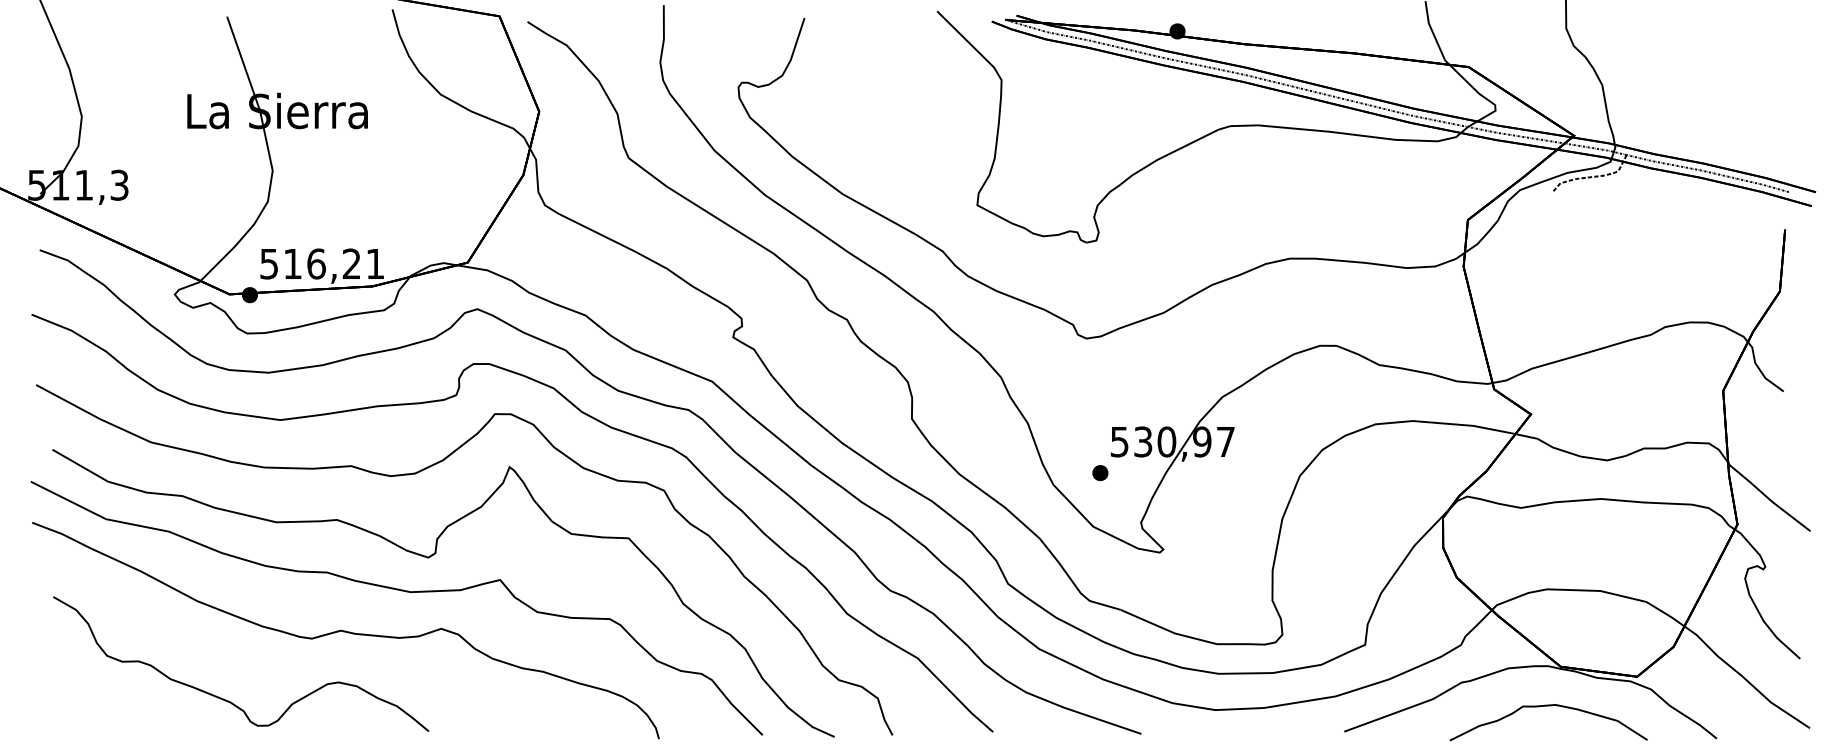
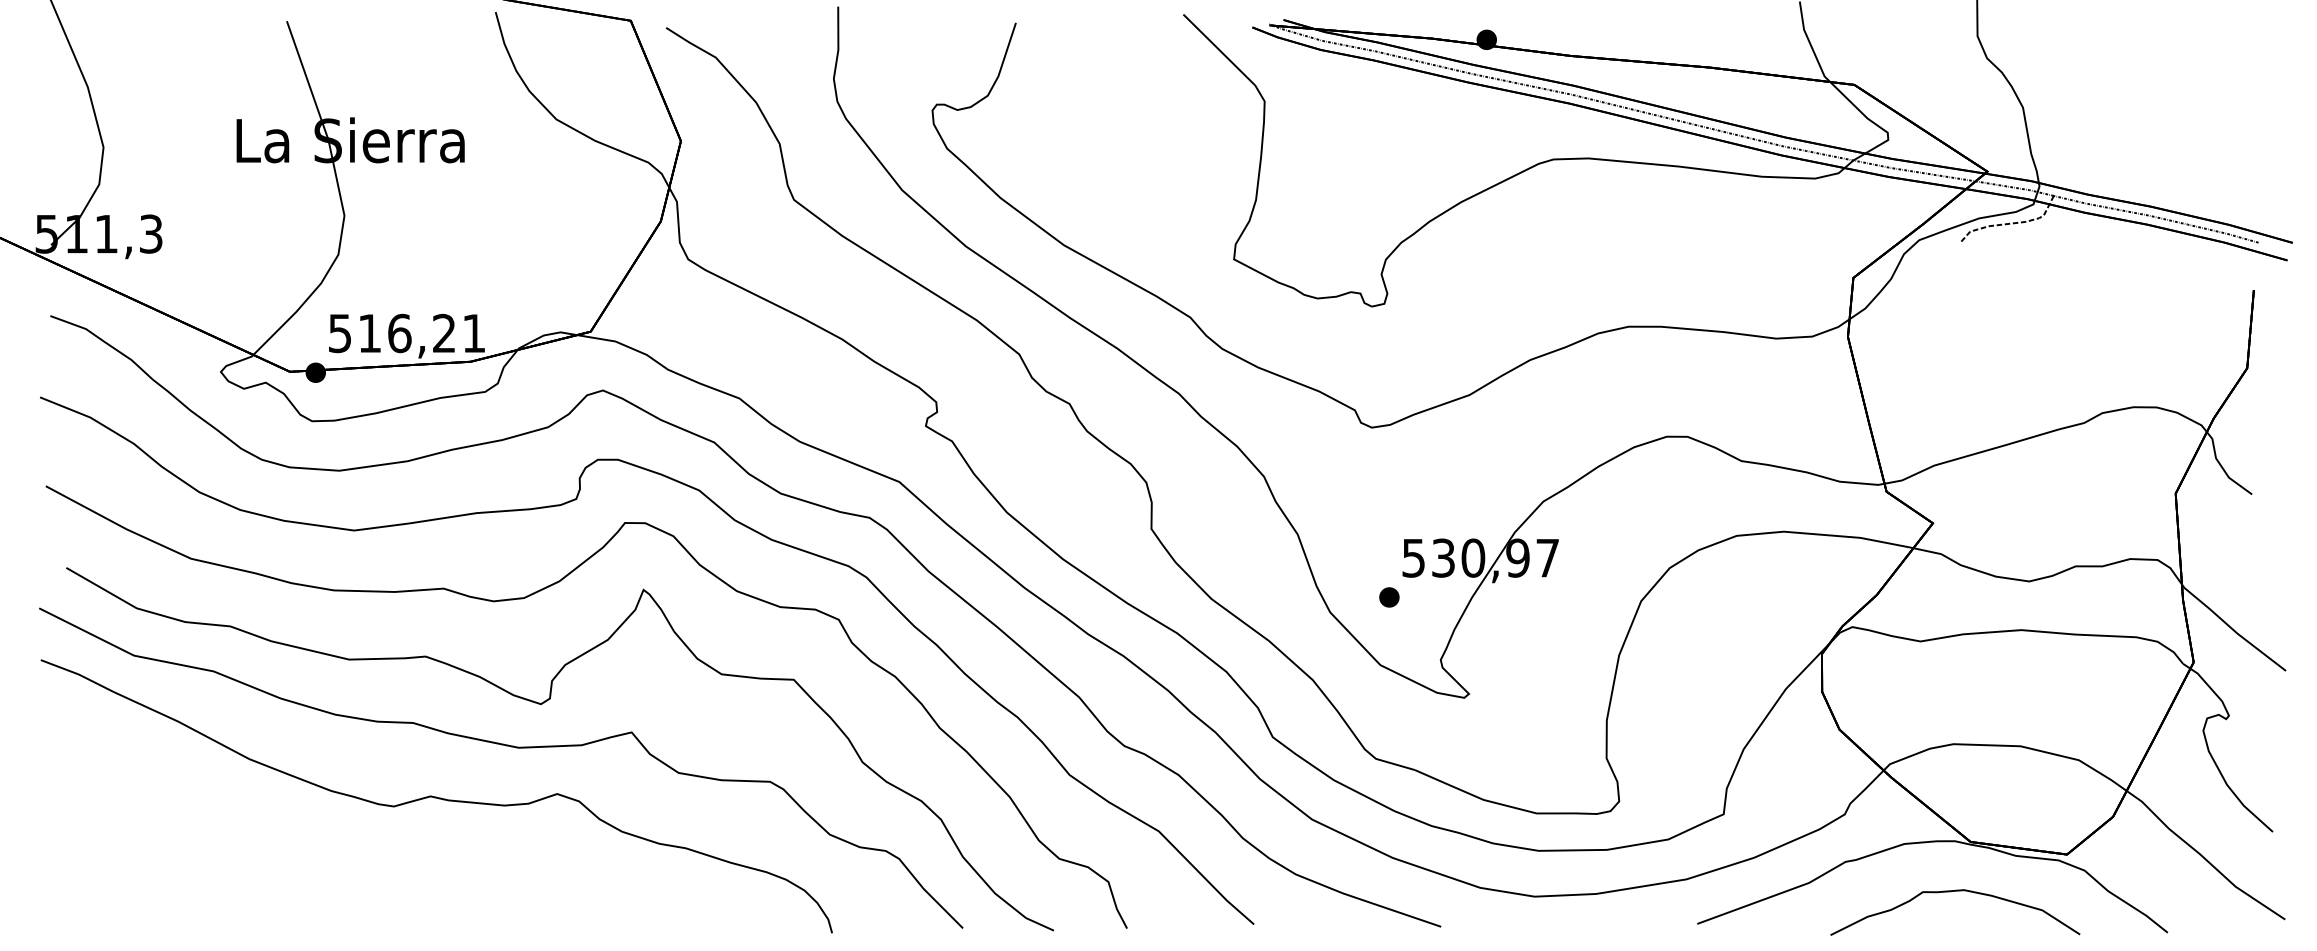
part: (228, 700) -> (288, 884), removed

